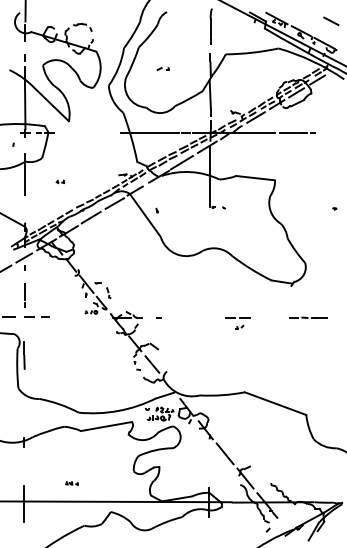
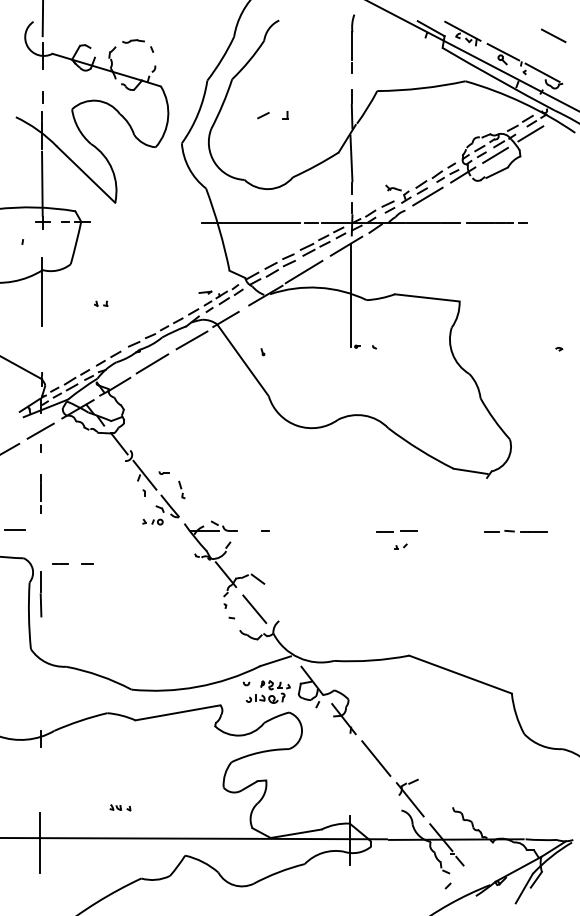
part: (162, 68) -> (271, 114), size x1.6
line: (34, 316) -> (69, 562), moved

